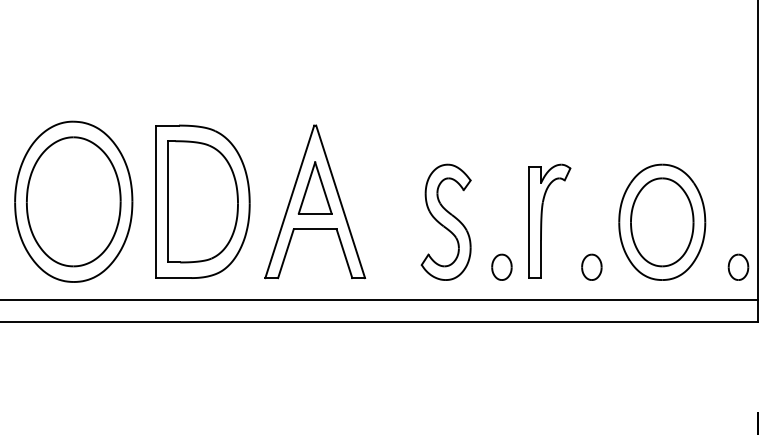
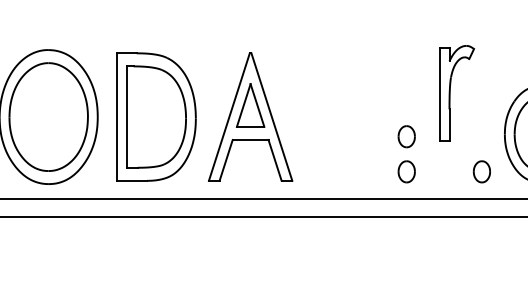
part: (542, 220) -> (450, 92), moved
part: (445, 221) -> (359, 133), removed
part: (501, 224) -> (406, 136), added

